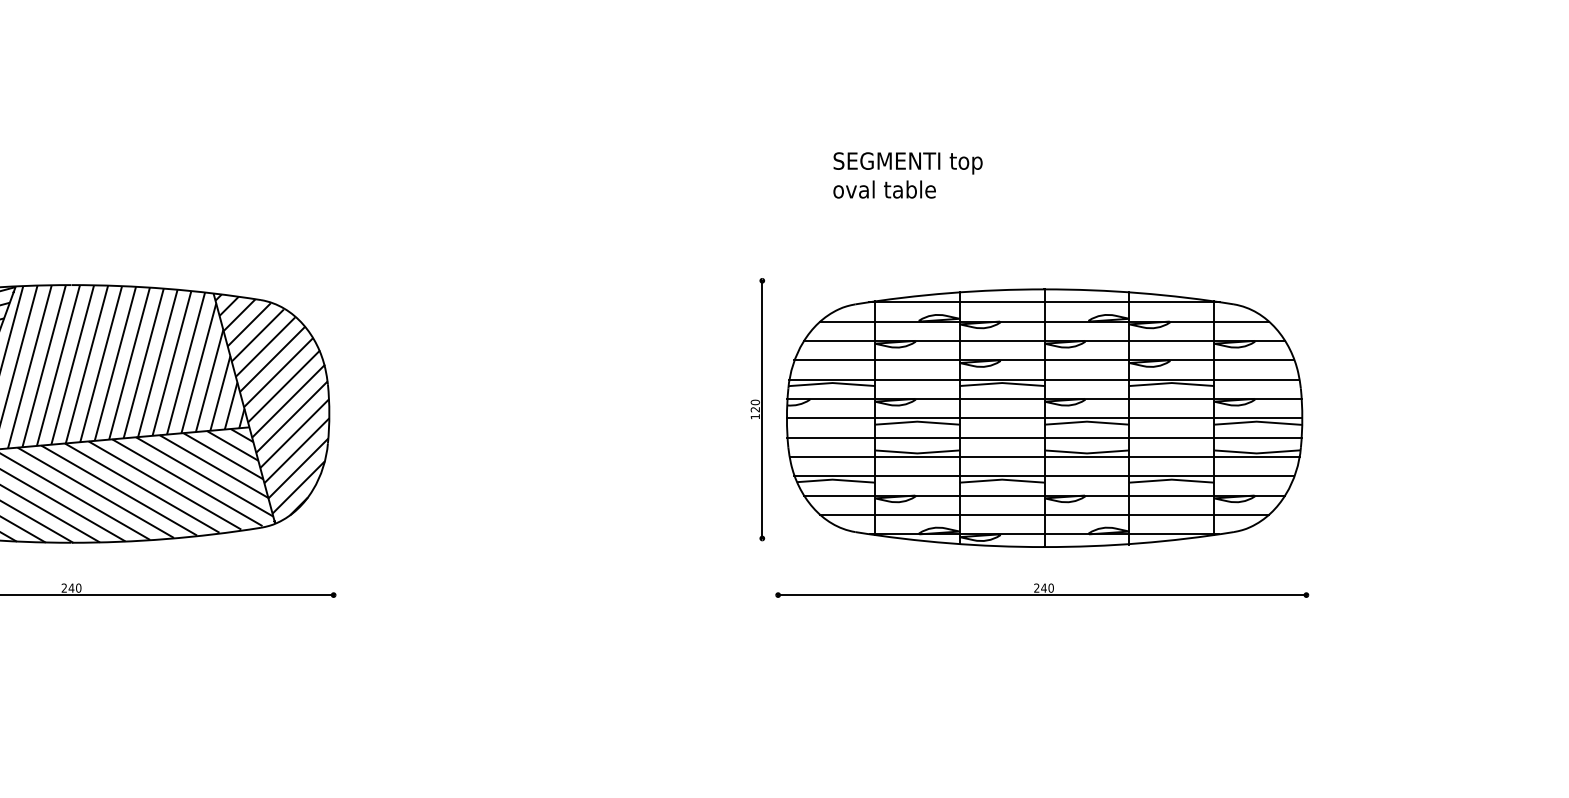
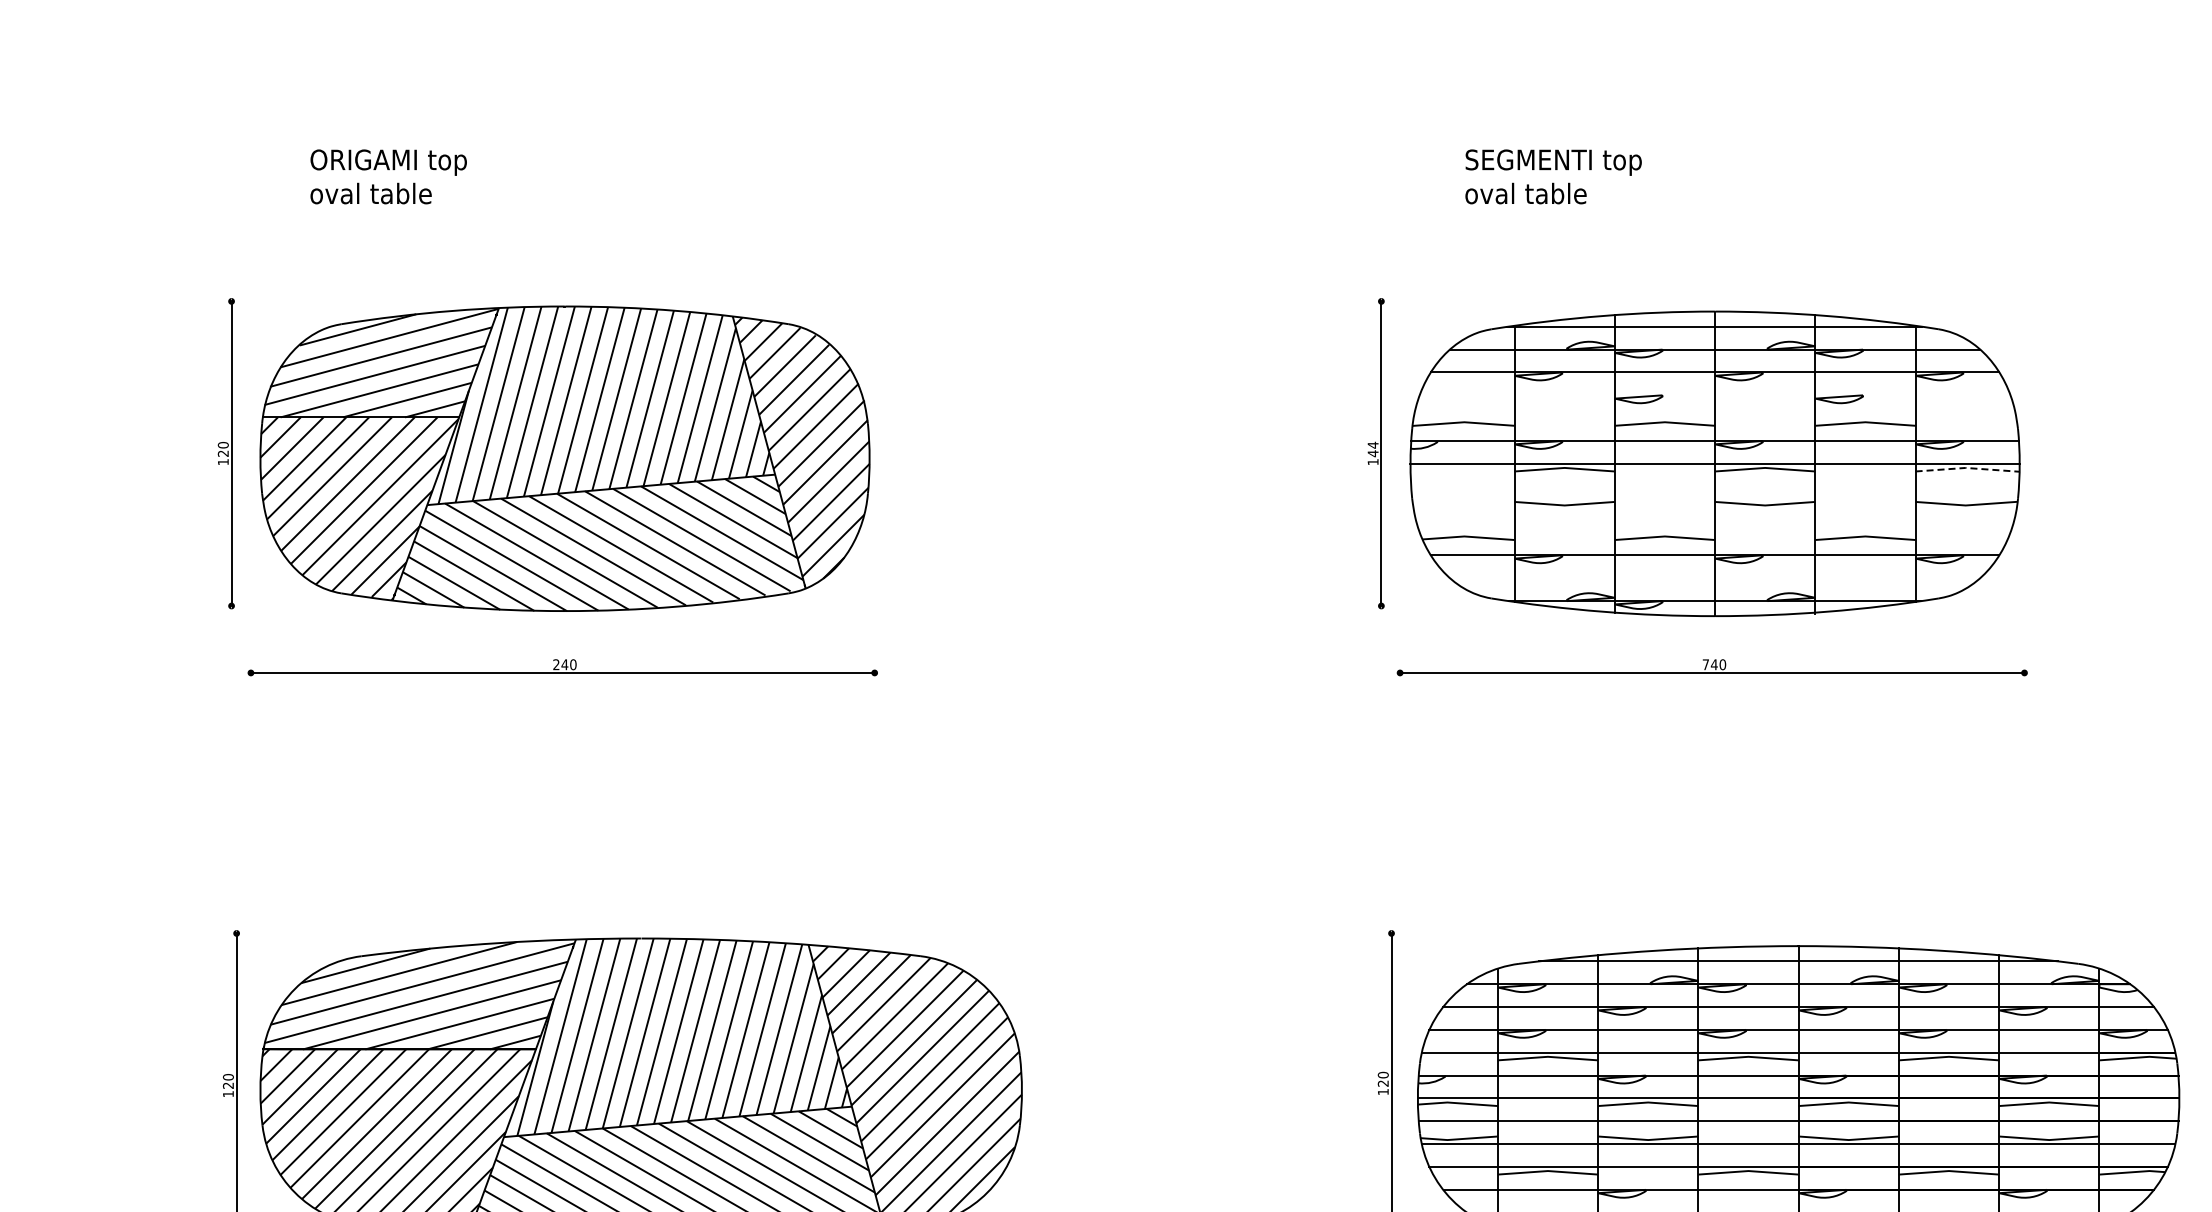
line: (1044, 360) -> (1714, 395), removed
line: (1044, 379) -> (1714, 418), removed
text: (754, 406) -> (1372, 449), 120 -> 144
line: (1257, 422) -> (1966, 468), solid -> dashed
line: (1044, 437) -> (1714, 486), removed
line: (1044, 456) -> (1714, 509), removed
line: (1044, 476) -> (1714, 532), removed
line: (1044, 515) -> (1714, 578), removed
text: (1036, 587) -> (1705, 664), 240 -> 740

